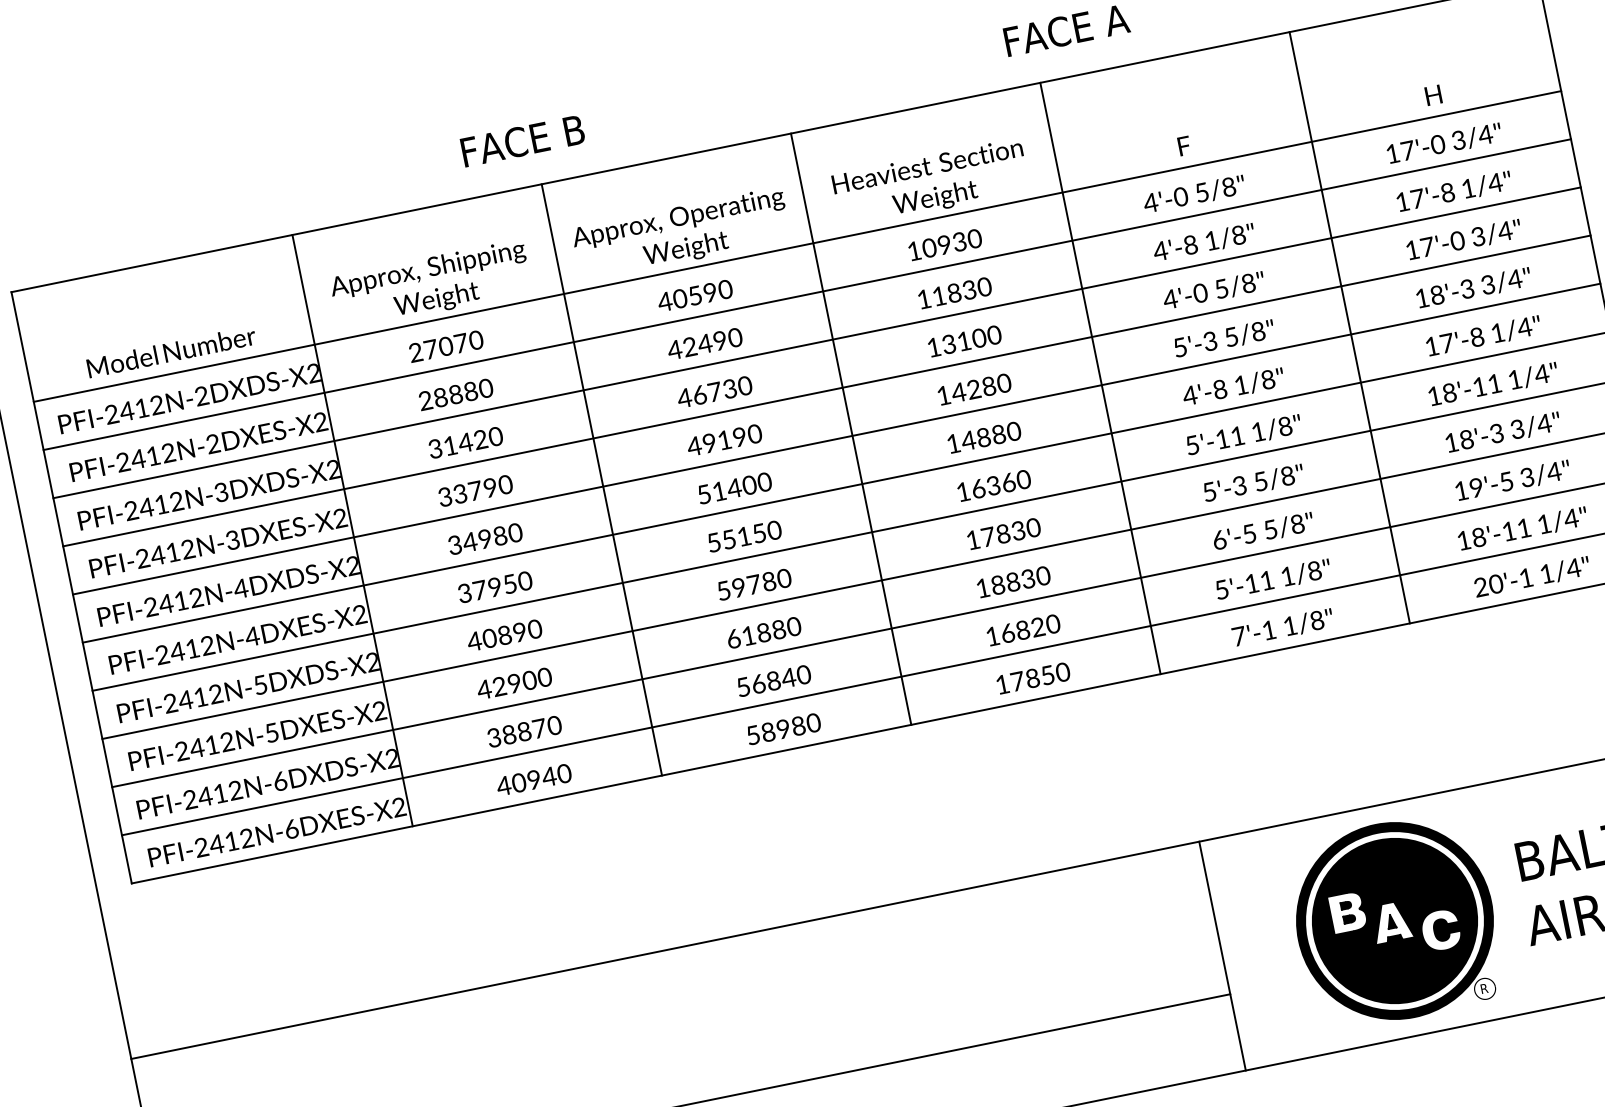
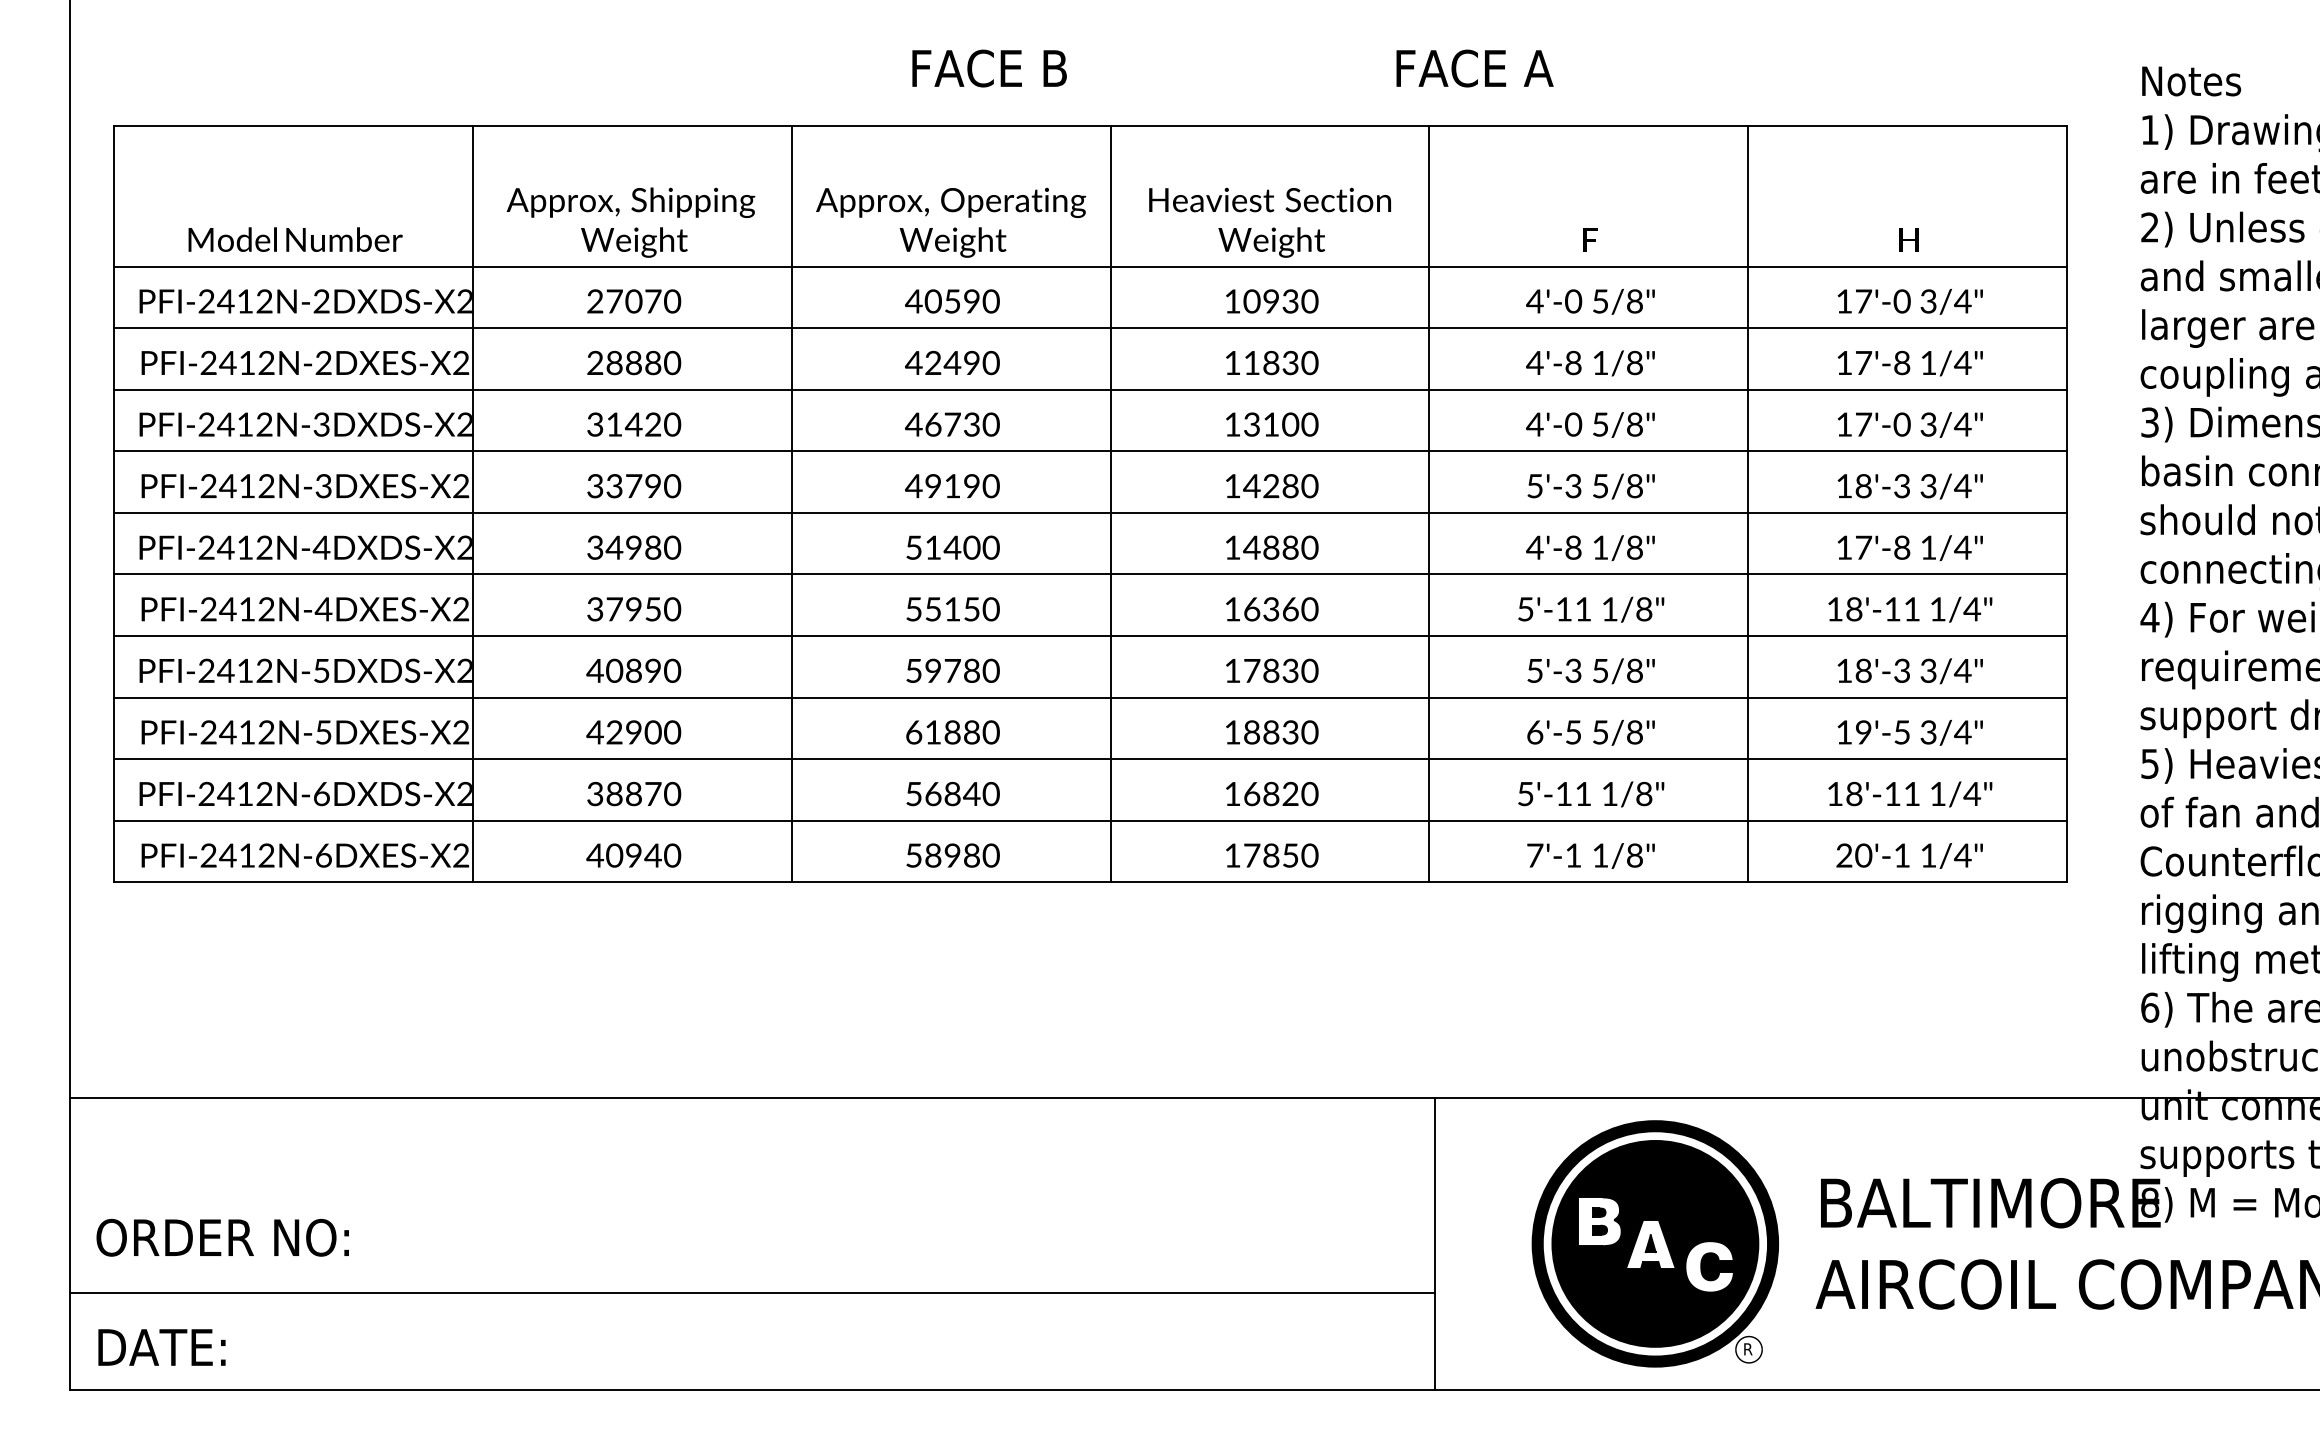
text: (522, 141) -> (989, 68), moved

